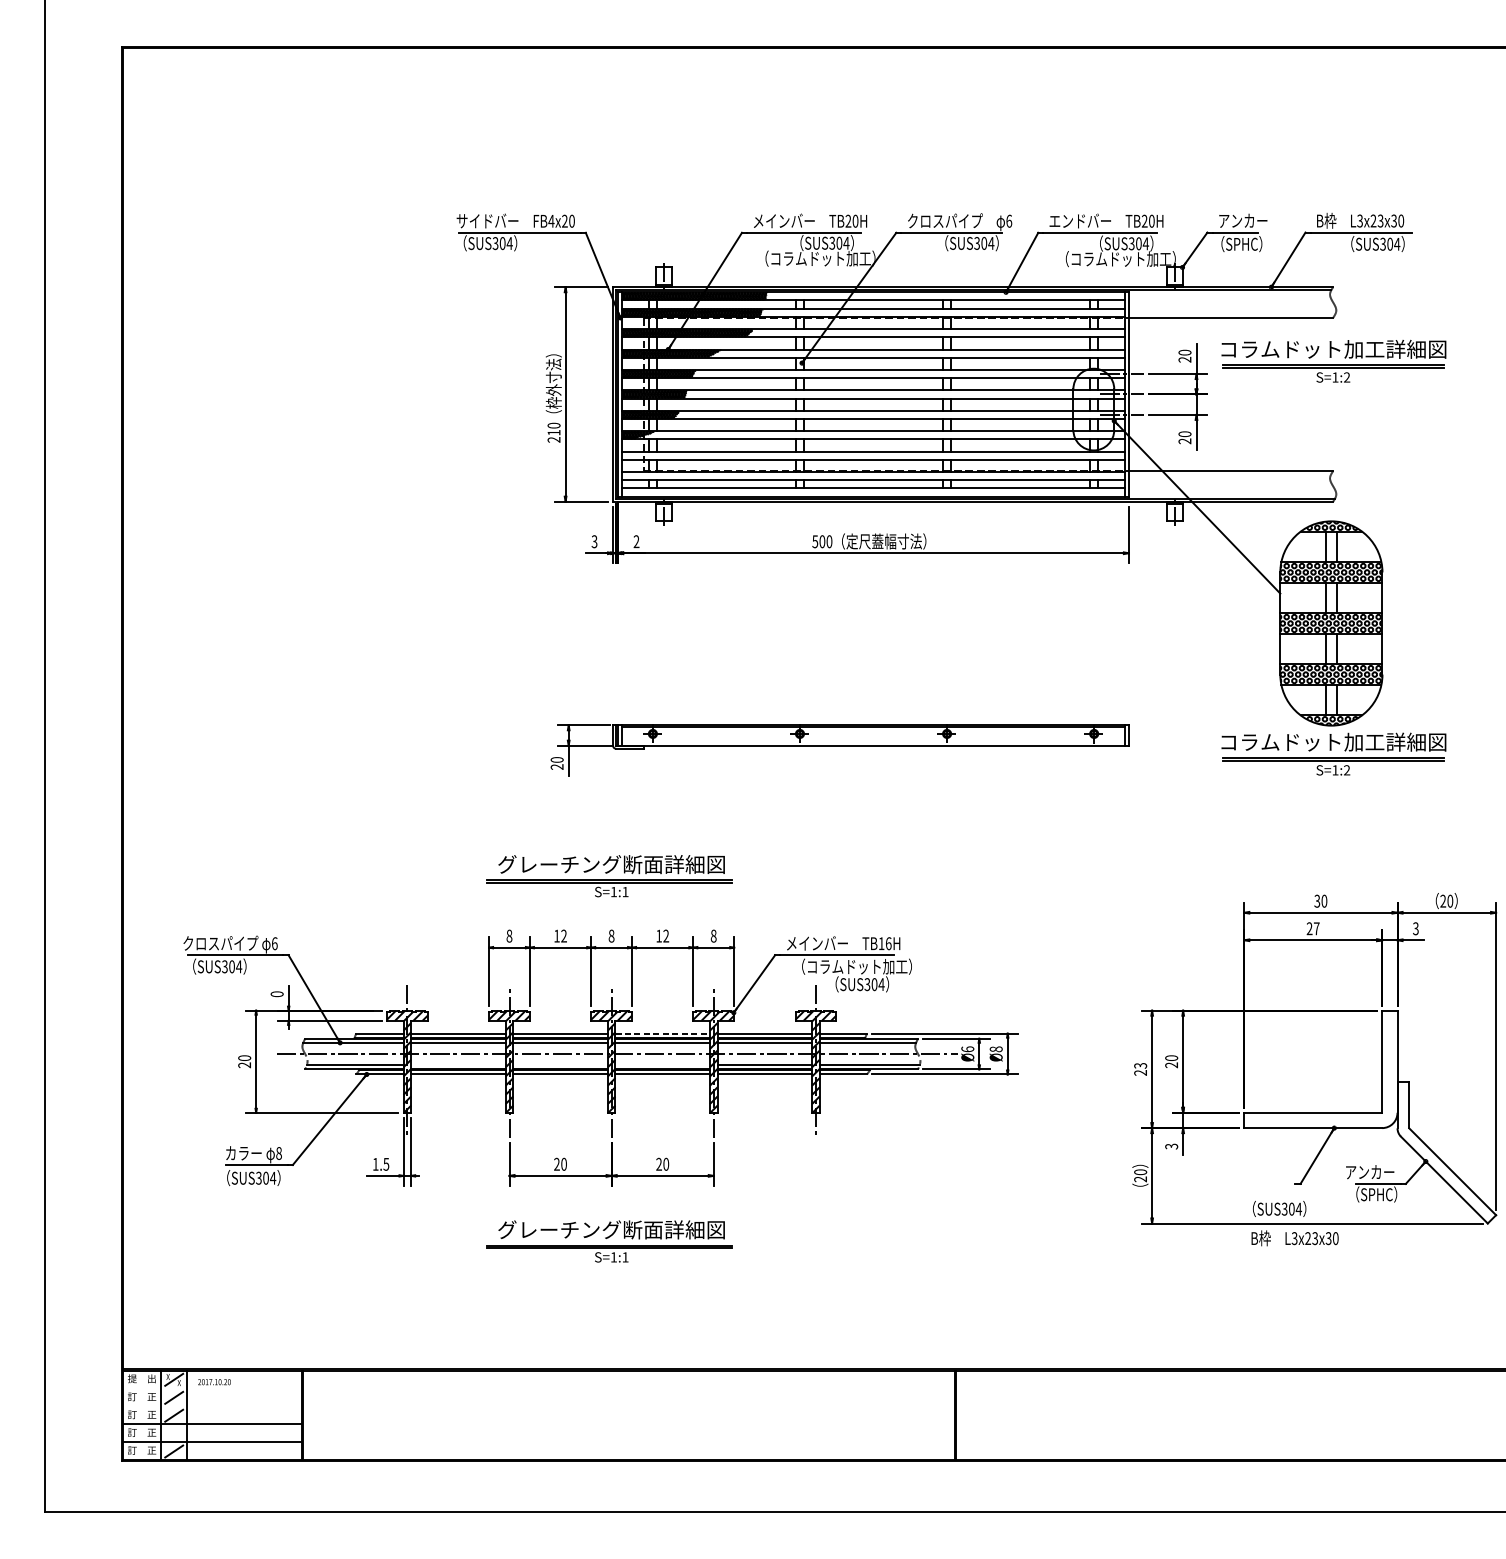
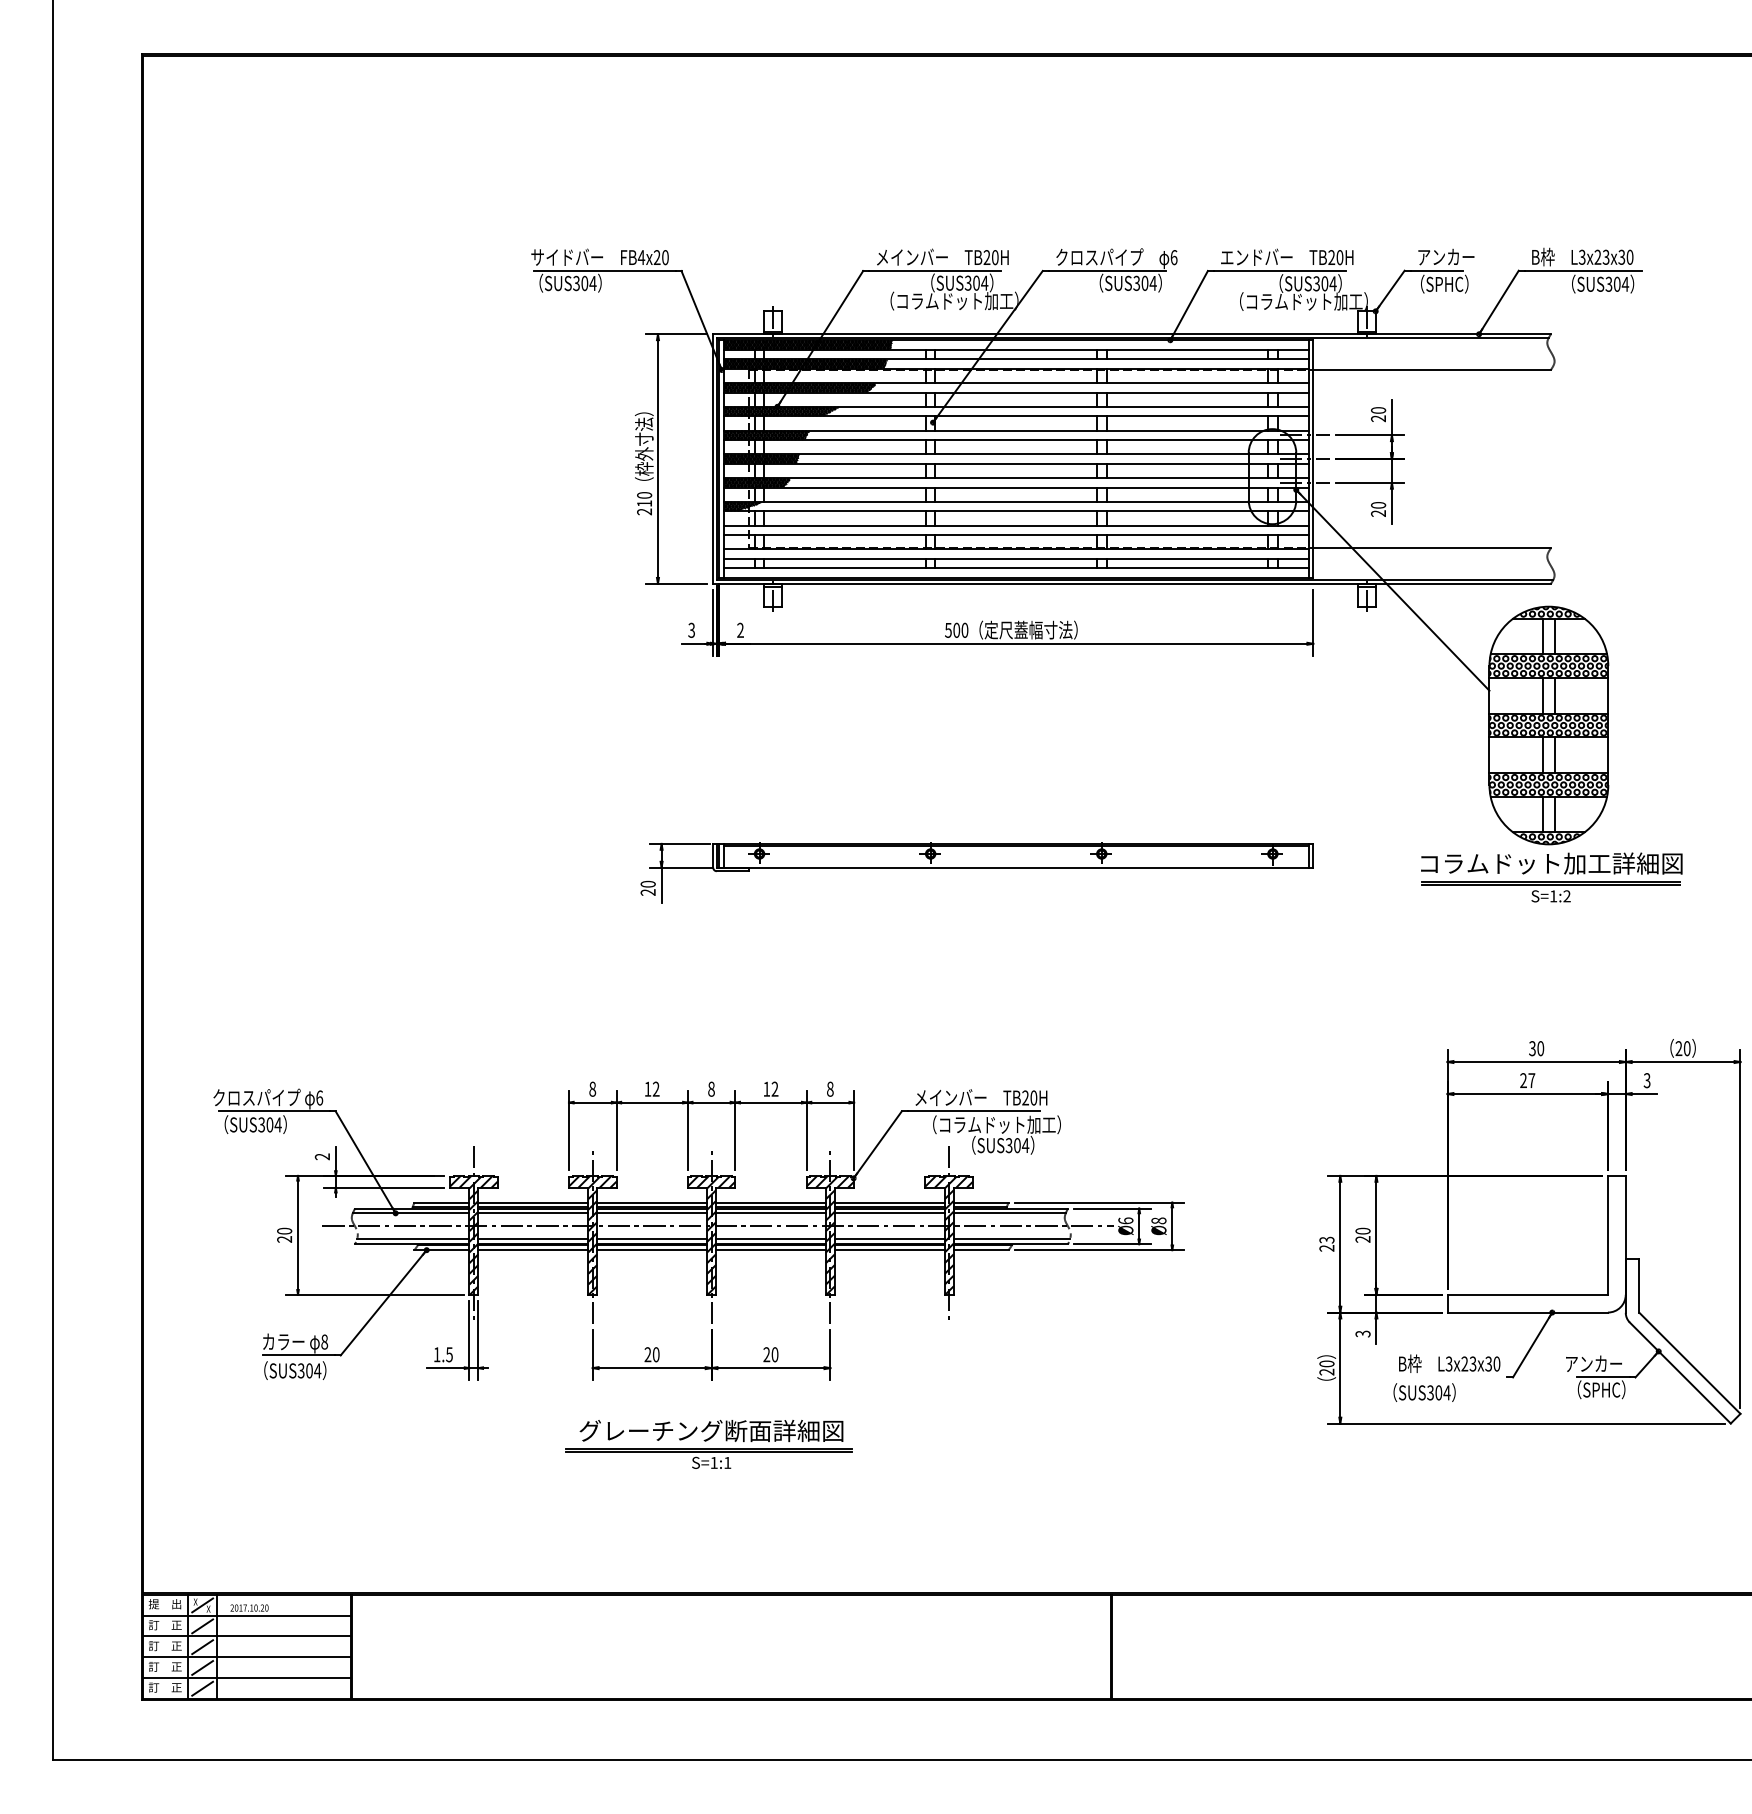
part: (1333, 361) -> (1551, 420), removed
part: (609, 876) -> (708, 1019), removed
text: (884, 943) -> (1029, 1097), TB16H -> TB20H
text: (277, 993) -> (322, 1156), 0 -> 2
line: (662, 1033) -> (770, 1202), dashed -> solid
line: (458, 1065) -> (533, 1239), added
line: (560, 1065) -> (652, 1239), added
line: (662, 1065) -> (770, 1239), added
text: (1279, 1208) -> (1424, 1392), moved
text: (1294, 1238) -> (1449, 1363), moved
line: (212, 1388) -> (247, 1615), added
line: (212, 1406) -> (247, 1636), added
line: (174, 1433) -> (202, 1667), added

